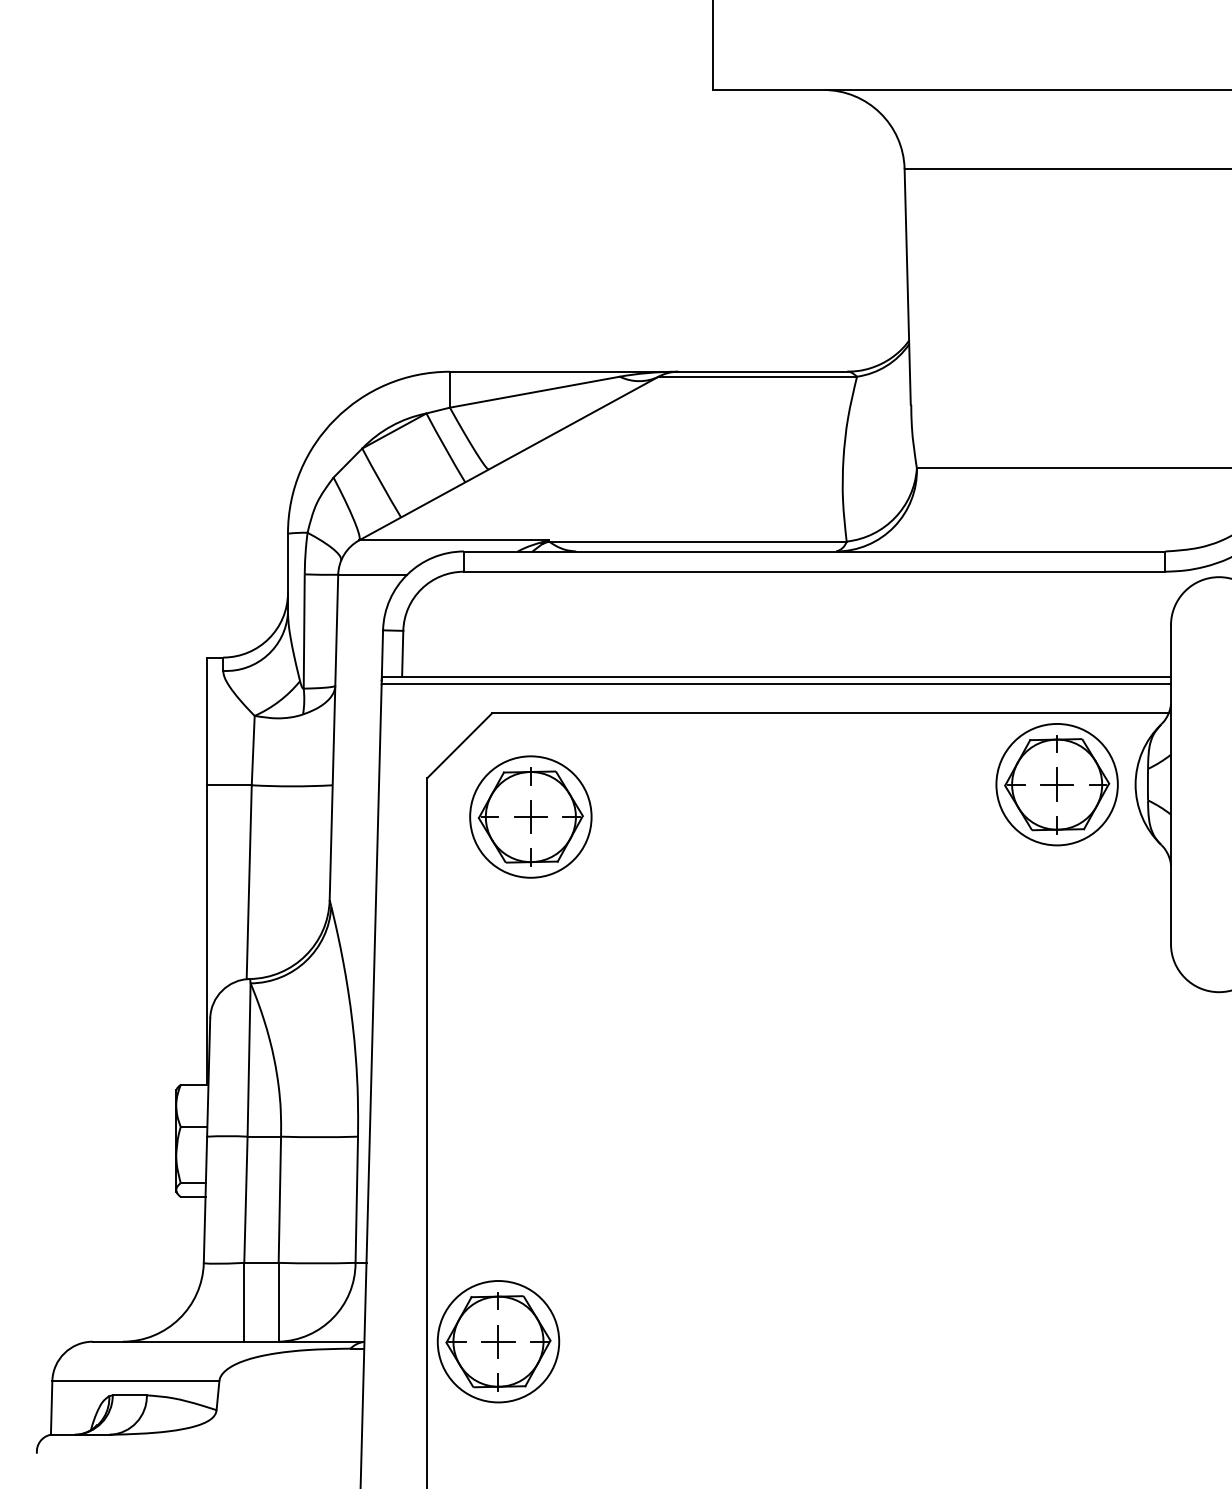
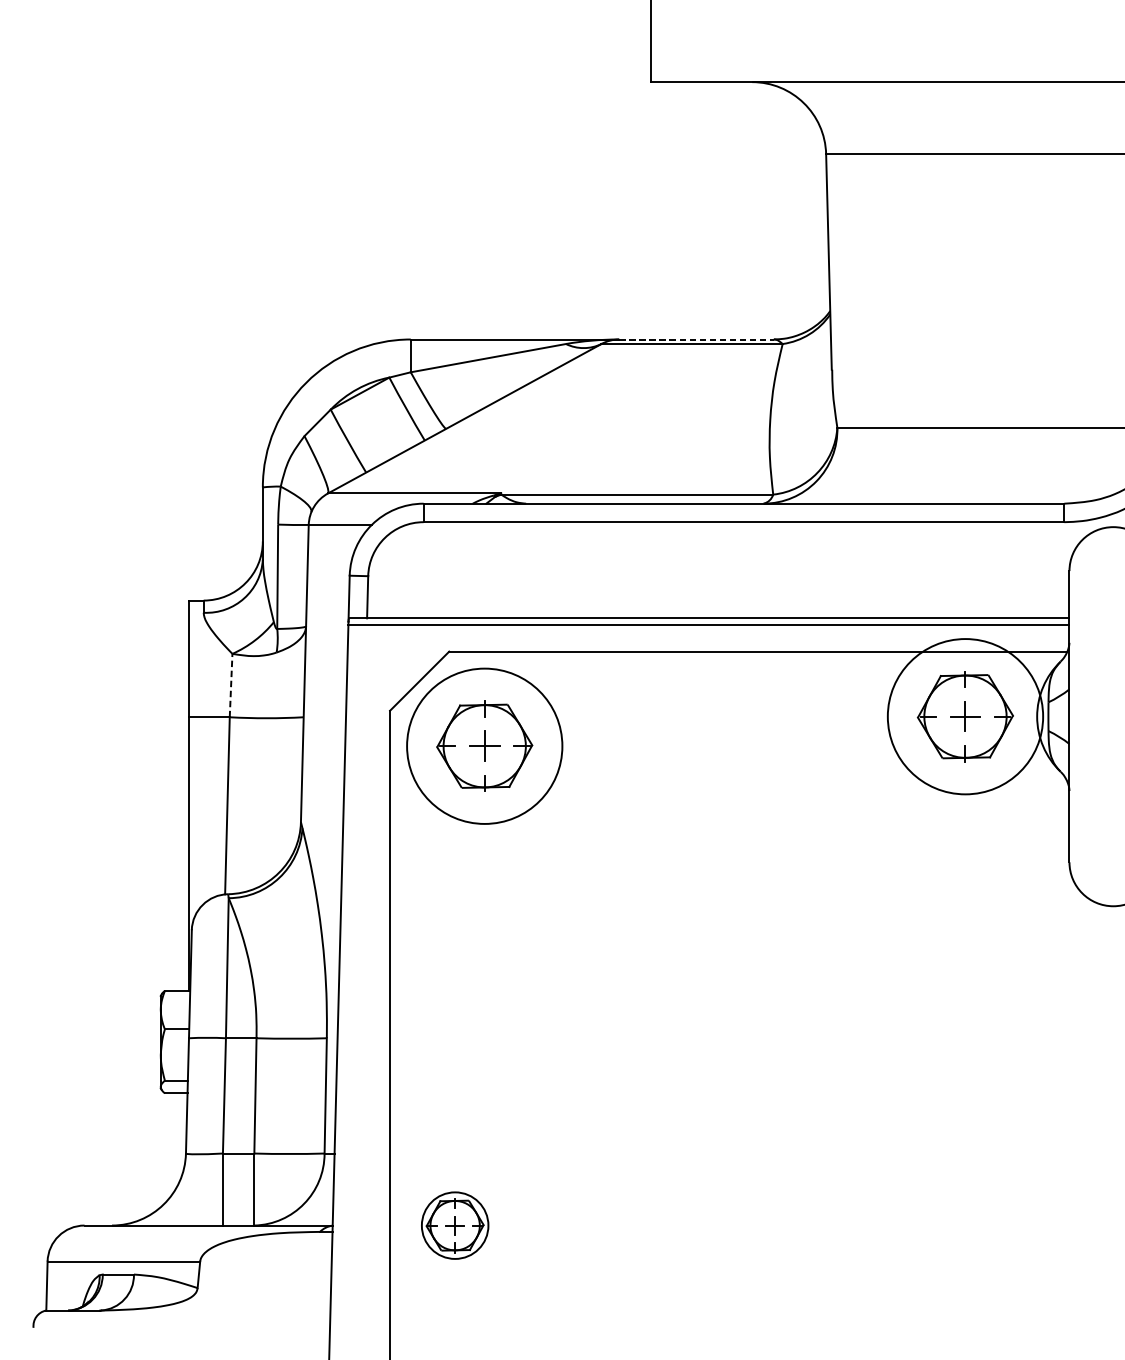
line: (762, 371) -> (696, 339), solid -> dashed
line: (253, 750) -> (231, 685), solid -> dashed
circle: (1056, 784) -> (964, 716), size x1.4
circle: (530, 816) -> (484, 745), size x1.4
part: (498, 1341) -> (455, 1225), size x0.6

